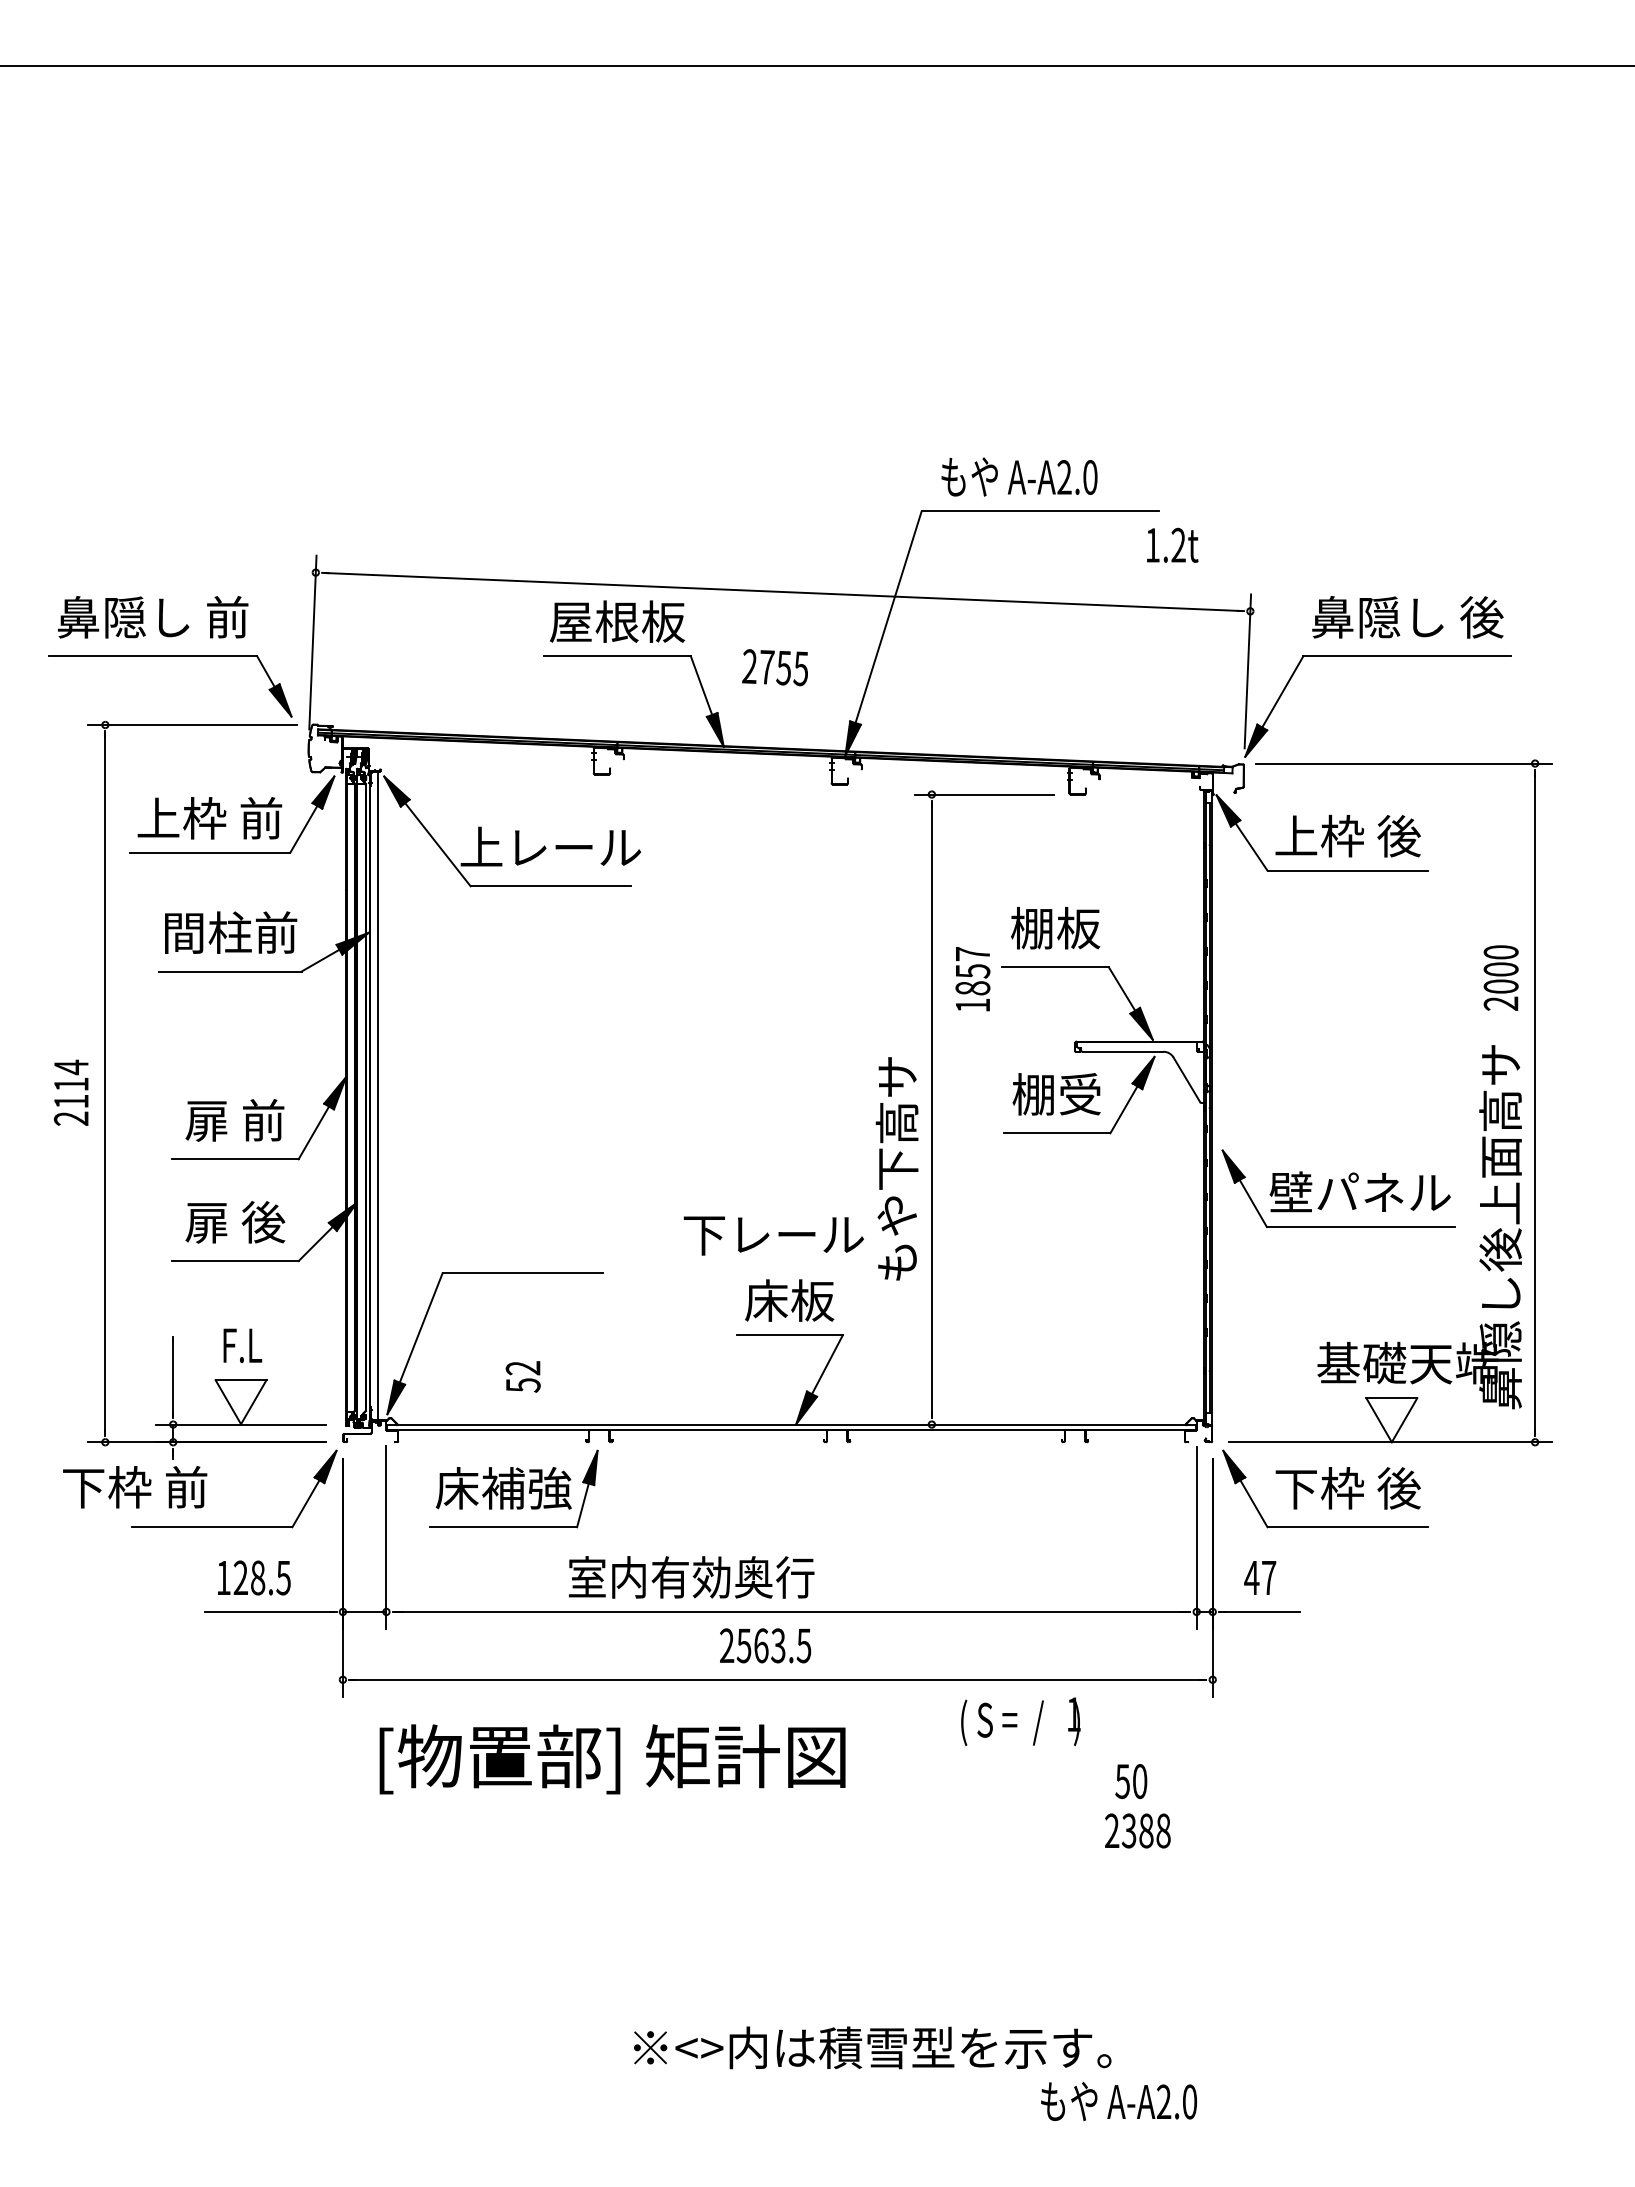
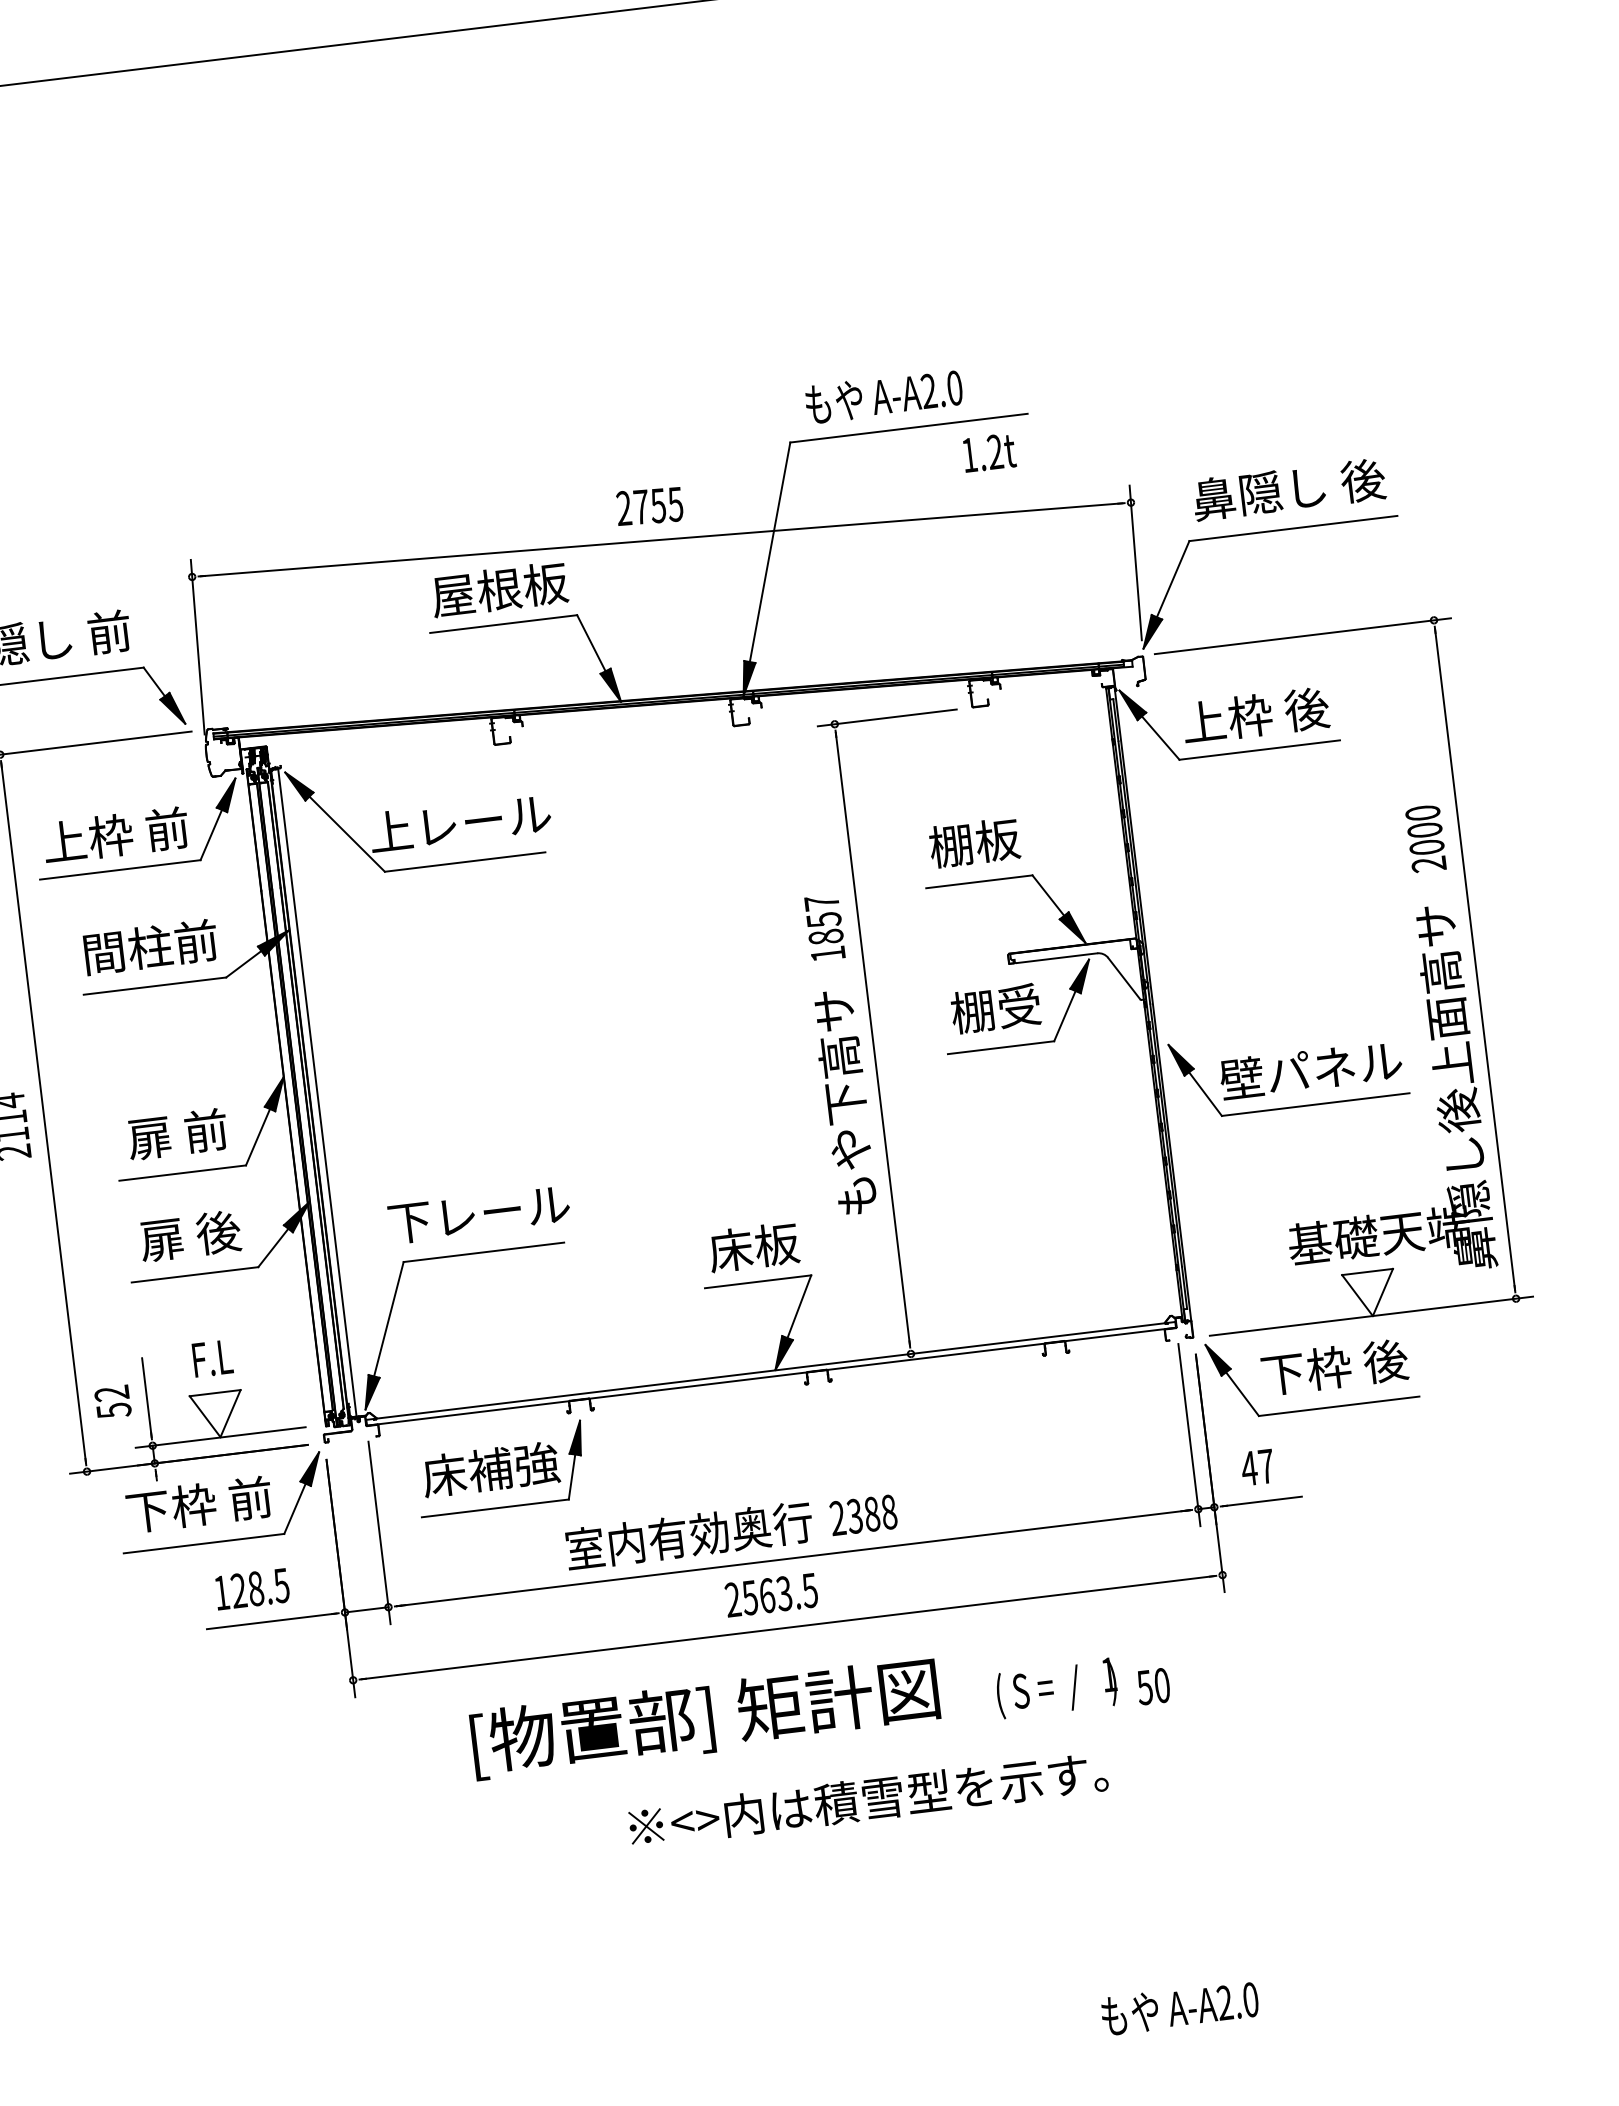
text: (1172, 544) -> (989, 452), moved
text: (774, 667) -> (648, 506), moved
text: (972, 979) -> (824, 928), moved
text: (773, 1235) -> (478, 1214), moved
text: (522, 1376) -> (112, 1401), moved
text: (135, 1487) -> (199, 1504), moved
text: (1020, 1721) -> (1056, 1688), moved
text: (612, 1759) -> (705, 1718), moved
text: (1137, 1830) -> (863, 1514), moved
text: (872, 2047) -> (868, 1799), moved

